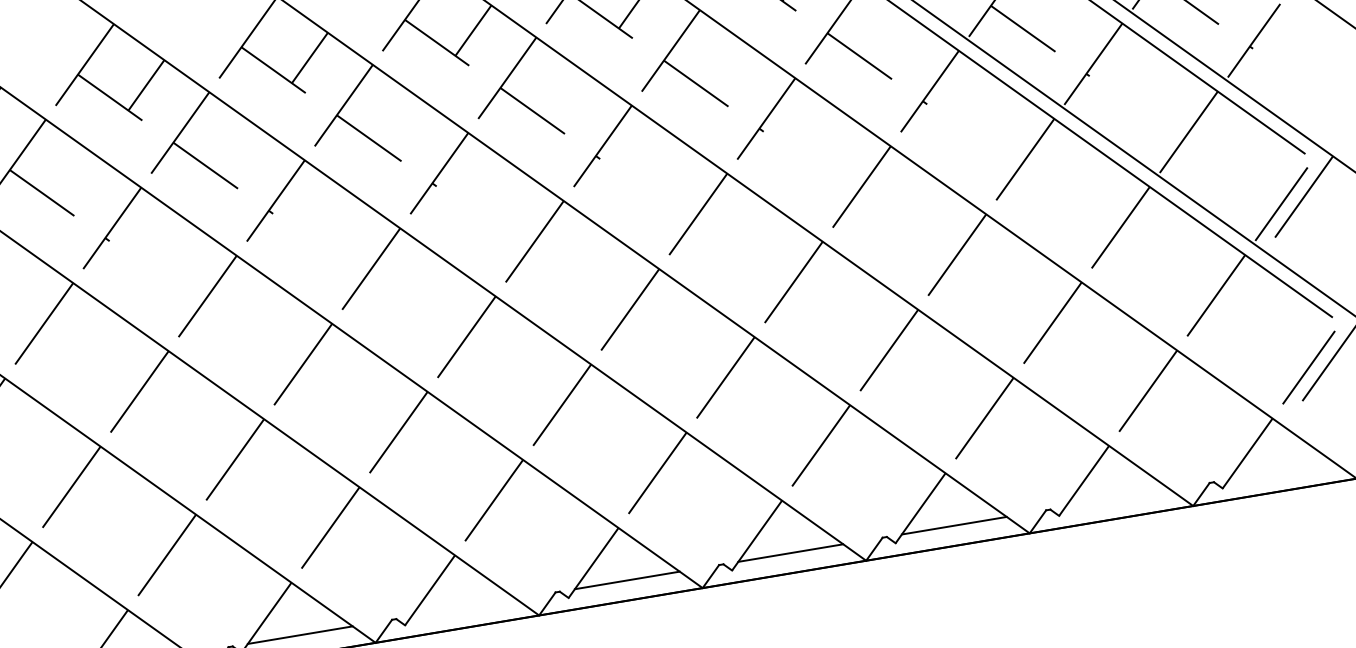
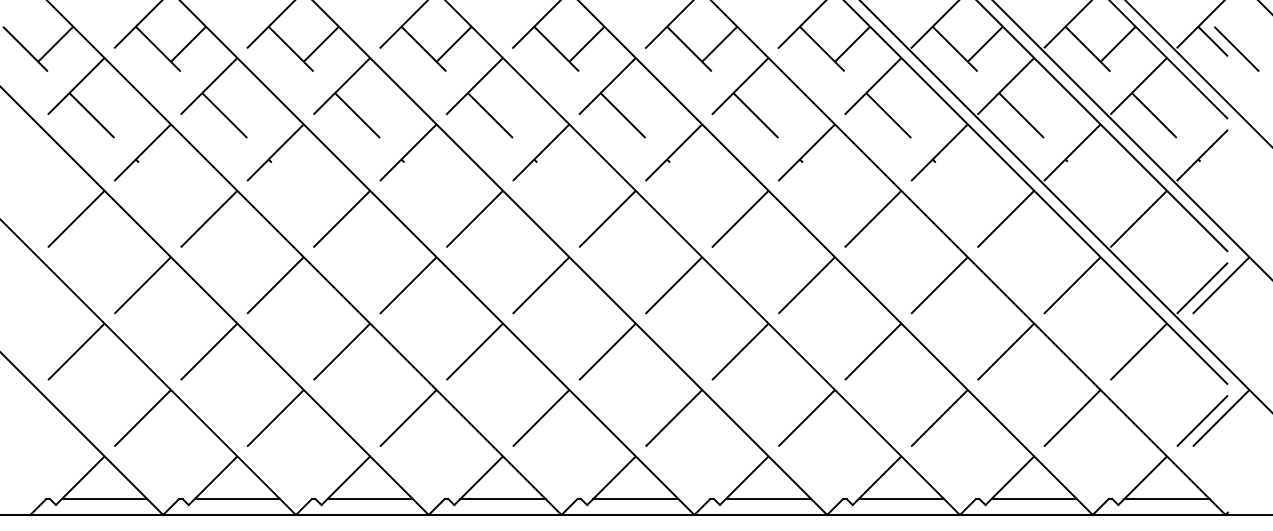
line: (1280, 470) -> (1166, 498), added
line: (1116, 497) -> (1033, 498), added
line: (463, 607) -> (502, 498), added

